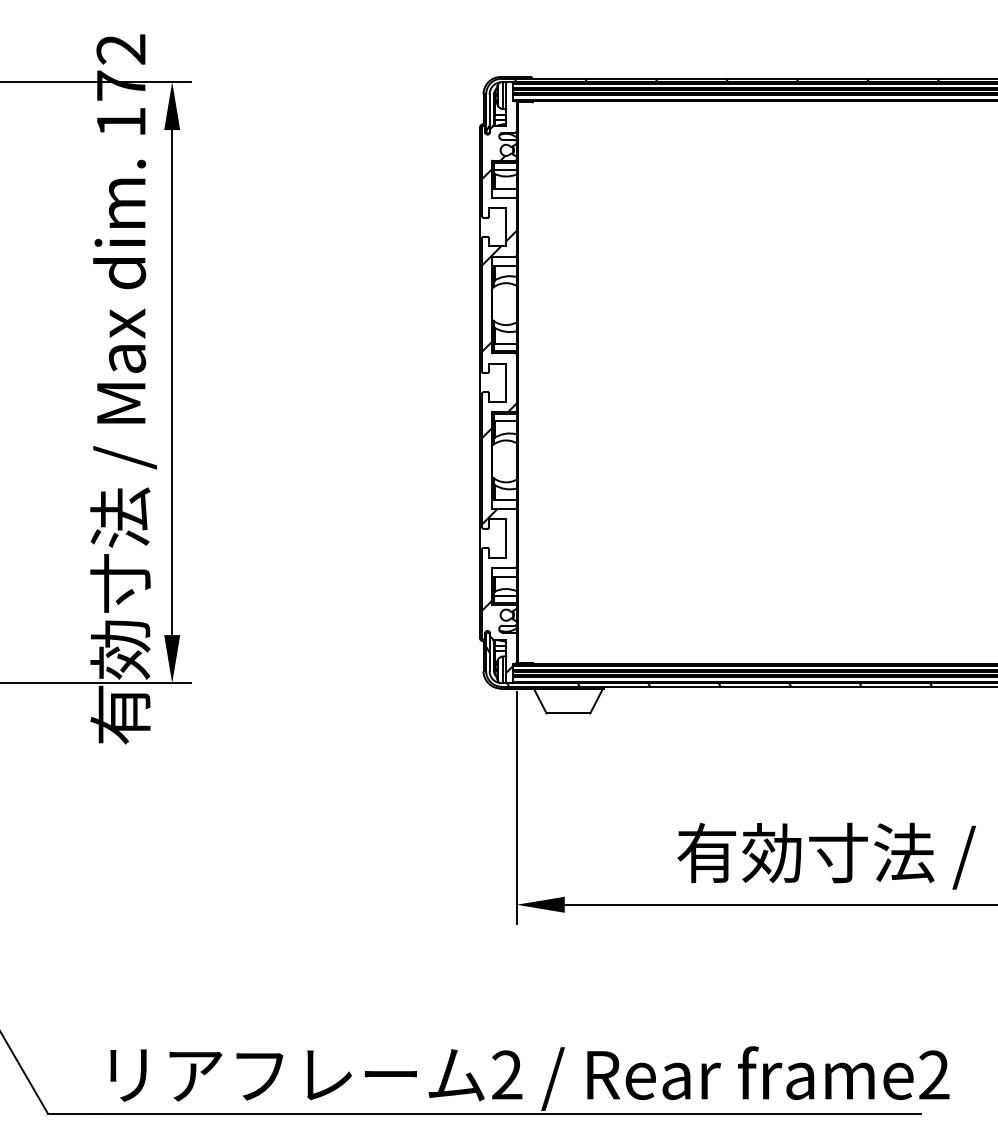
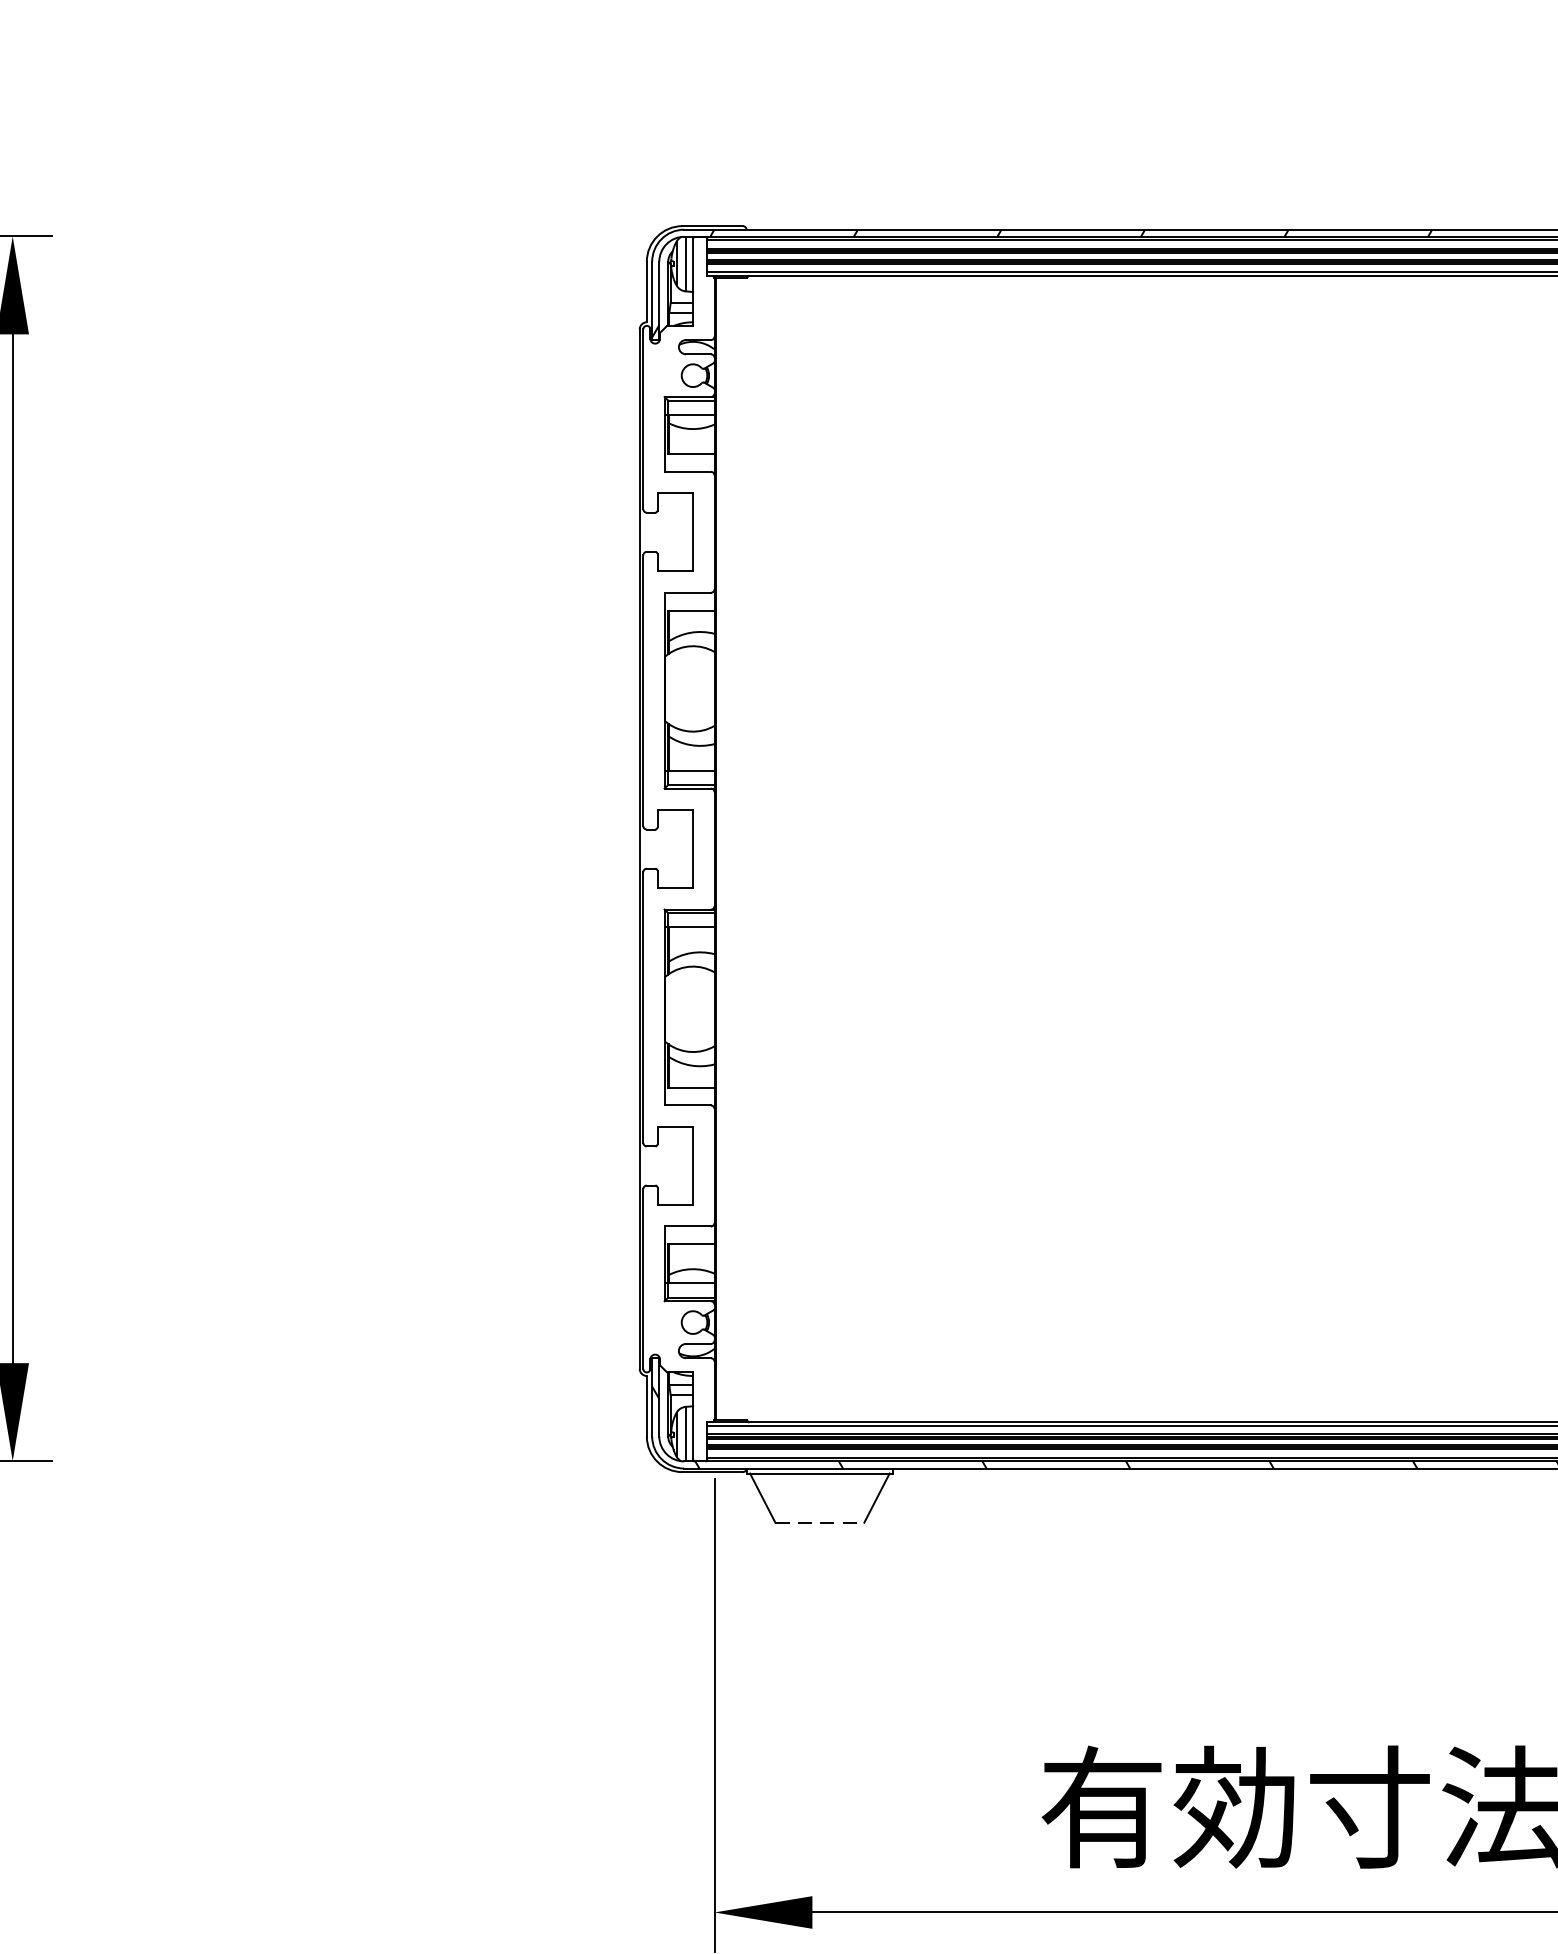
hatch: (498, 411) -> (677, 907), removed
line: (568, 713) -> (820, 1522), solid -> dashed

